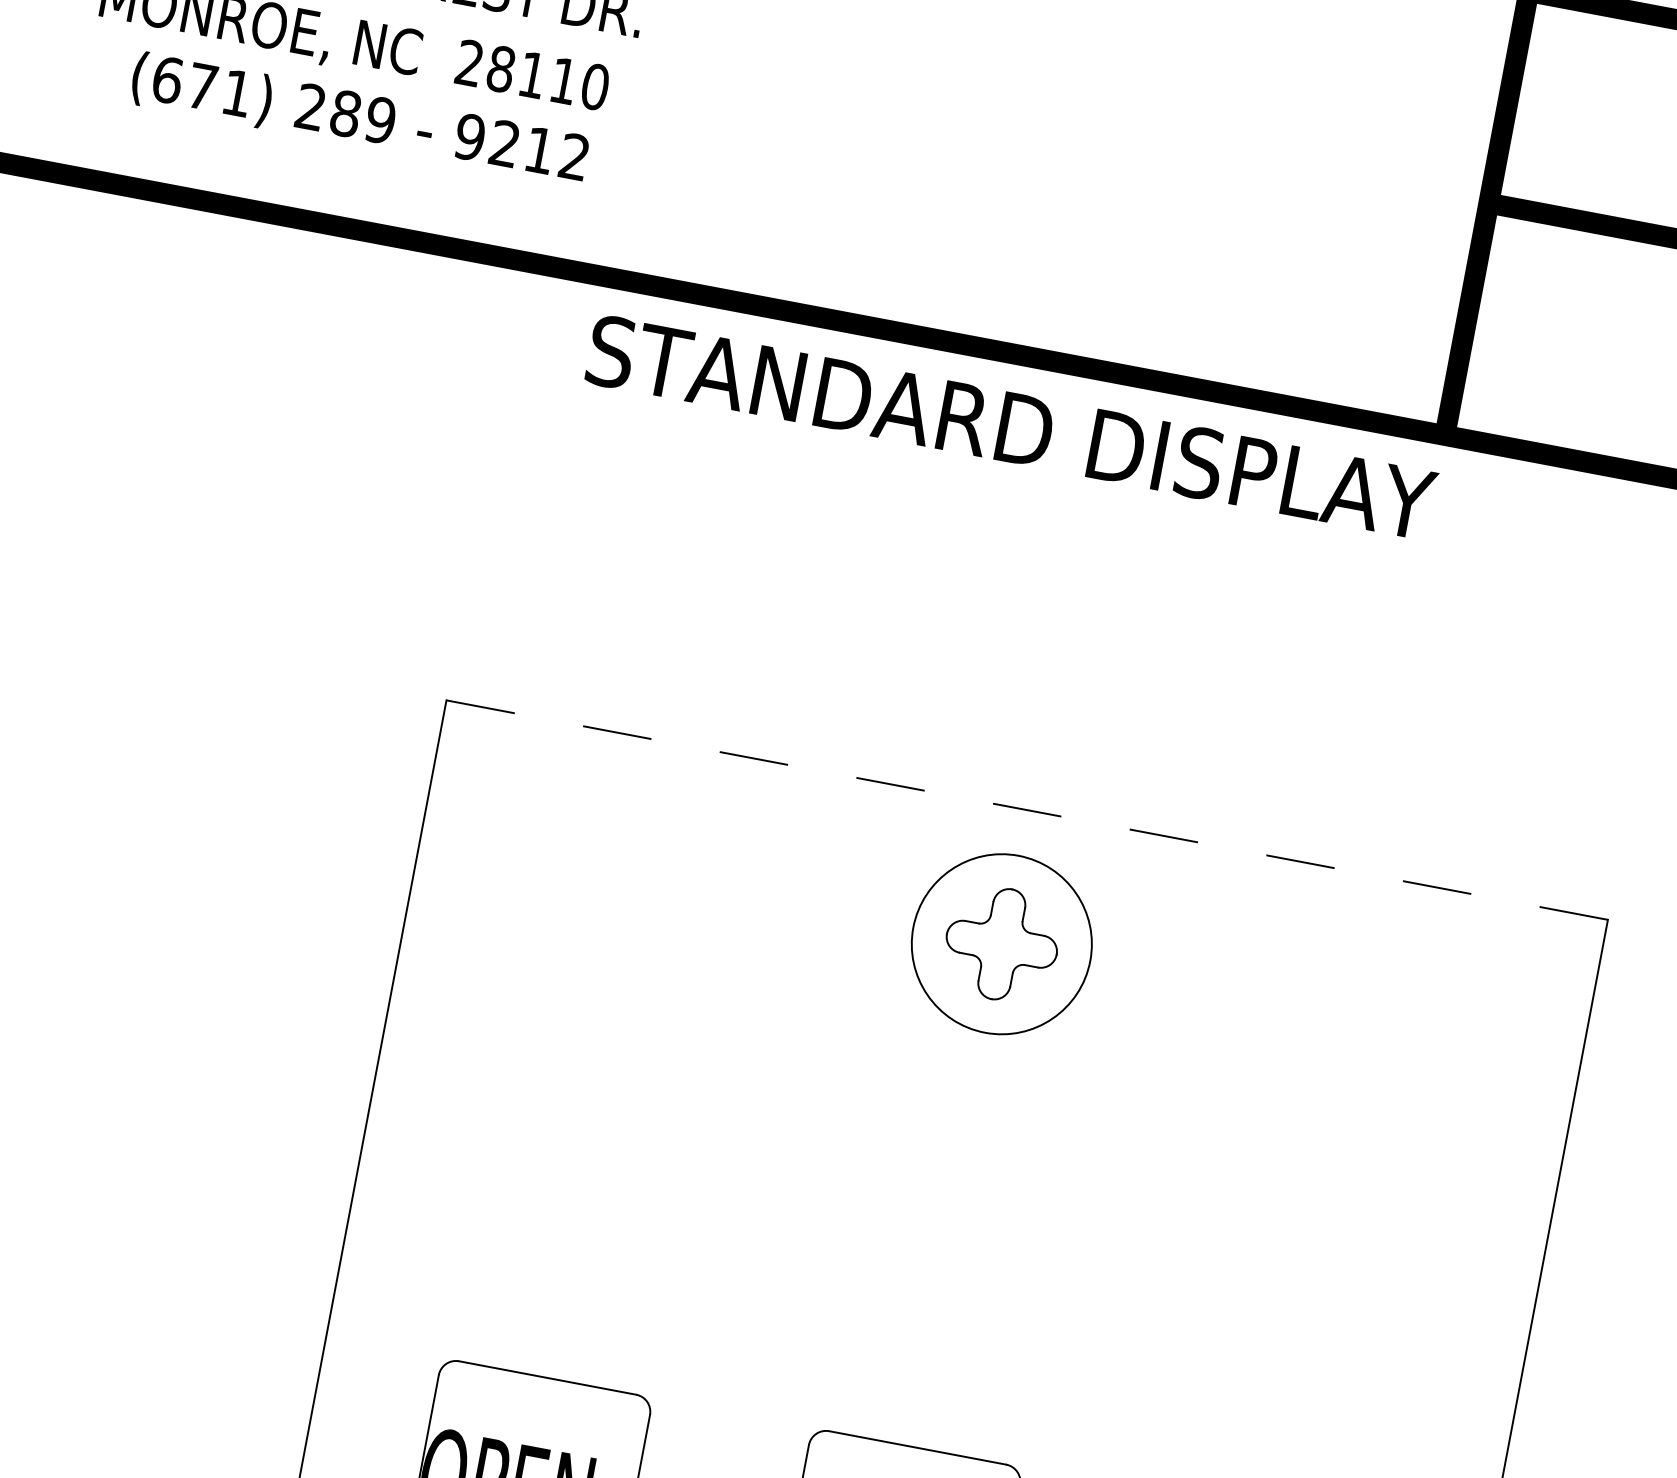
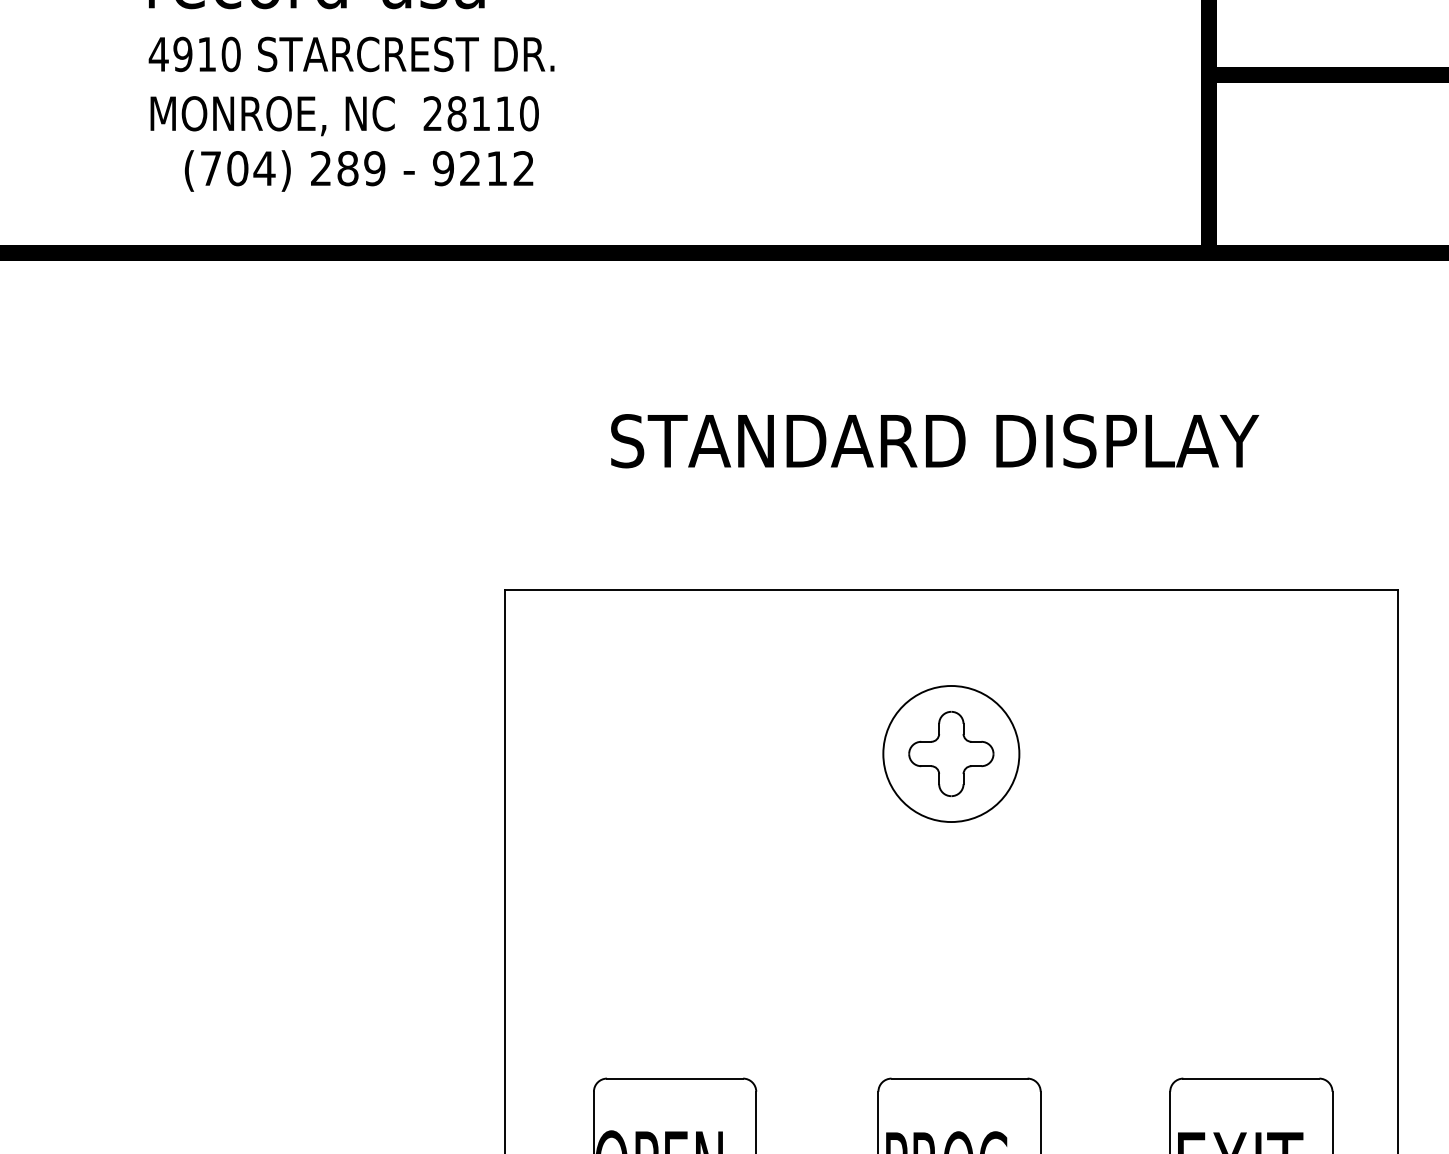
text: (202, 86) -> (237, 168), (671) -> (704)
text: (1011, 428) -> (935, 441), moved
line: (1027, 809) -> (951, 589), dashed -> solid
part: (1002, 943) -> (951, 753), moved

